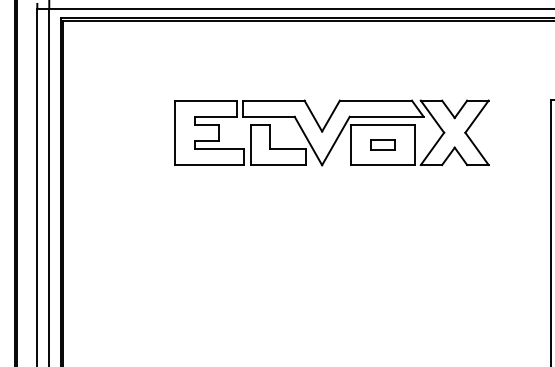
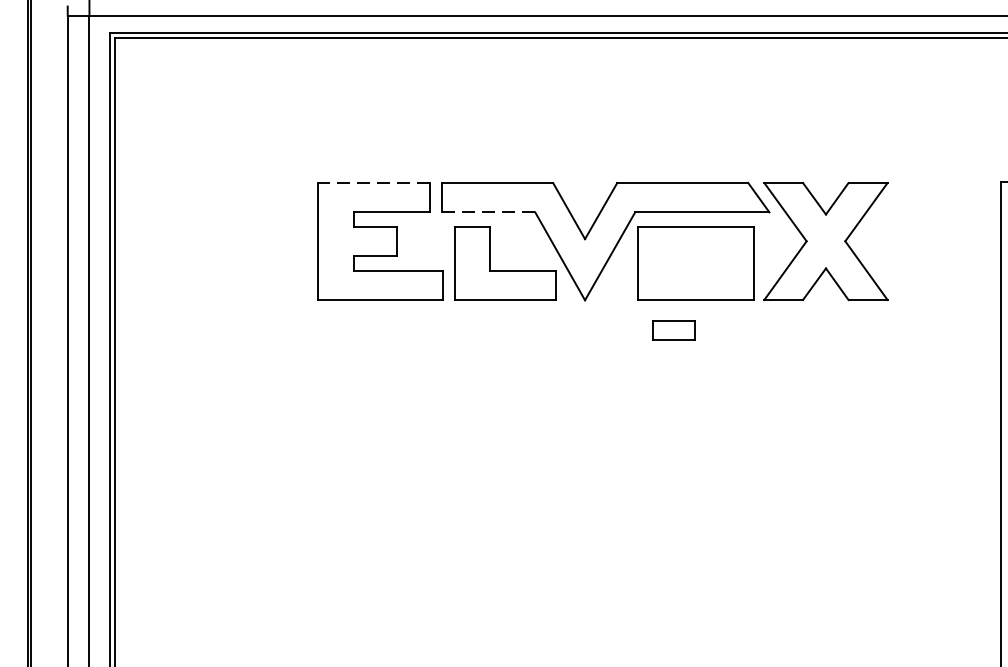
line: (205, 100) -> (373, 182), solid -> dashed
line: (269, 116) -> (489, 211), solid -> dashed
part: (382, 144) -> (672, 329), moved

